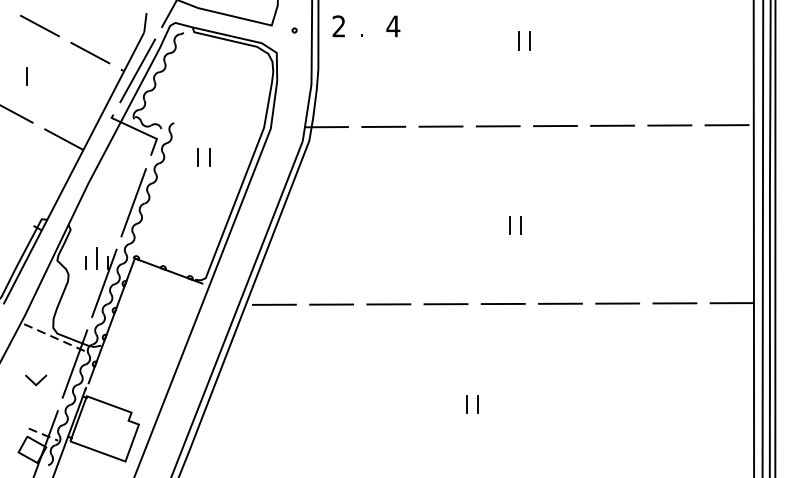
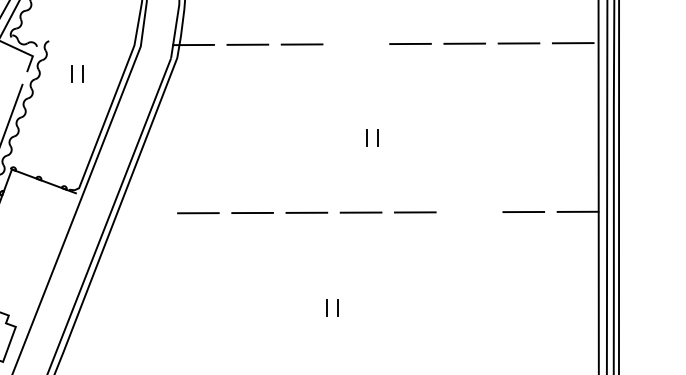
line: (497, 126) -> (355, 44), removed
line: (617, 303) -> (469, 212), removed
line: (273, 304) -> (143, 213), removed

